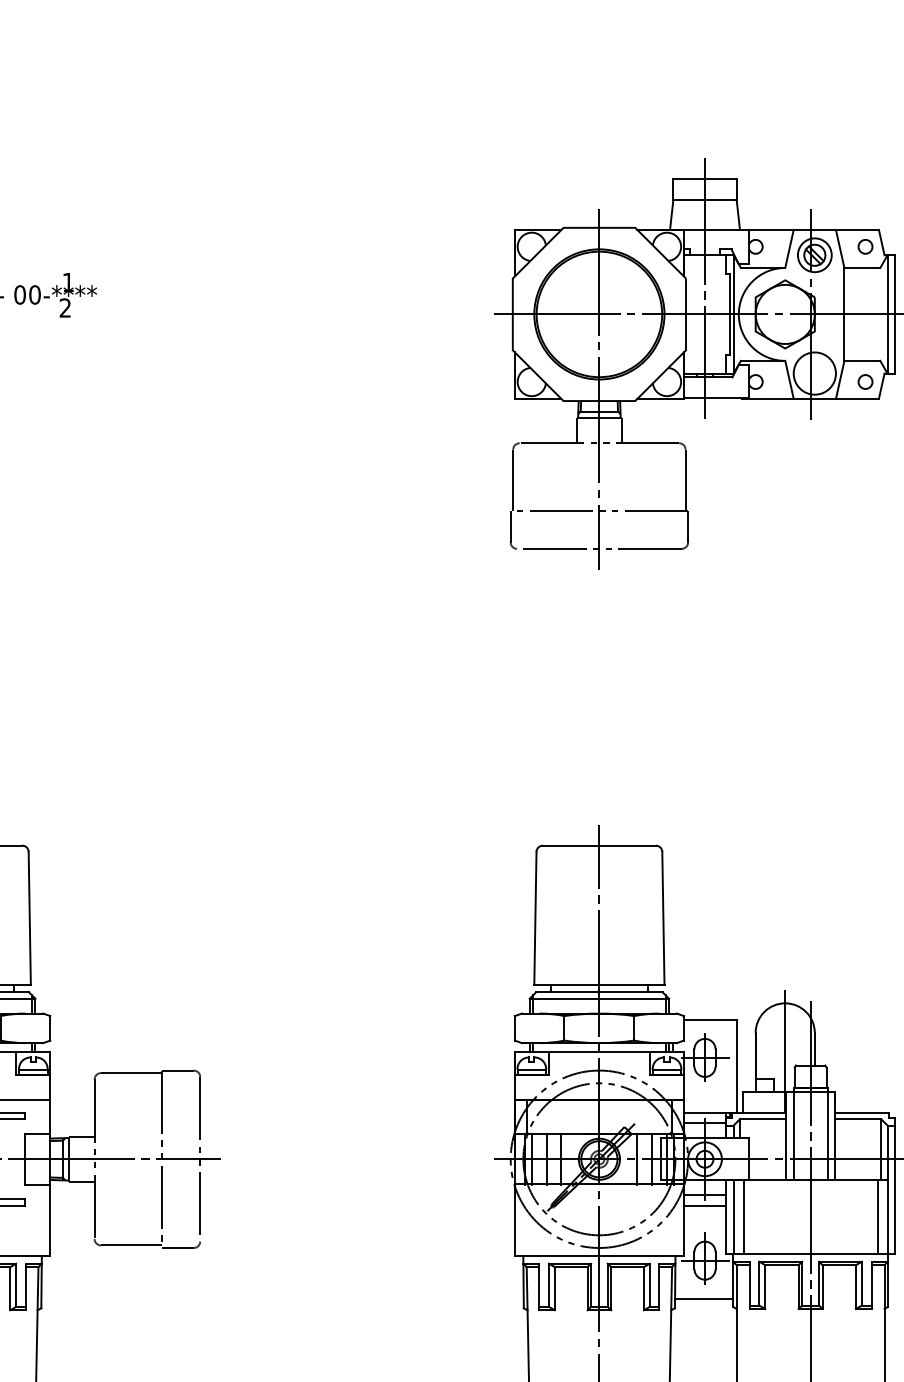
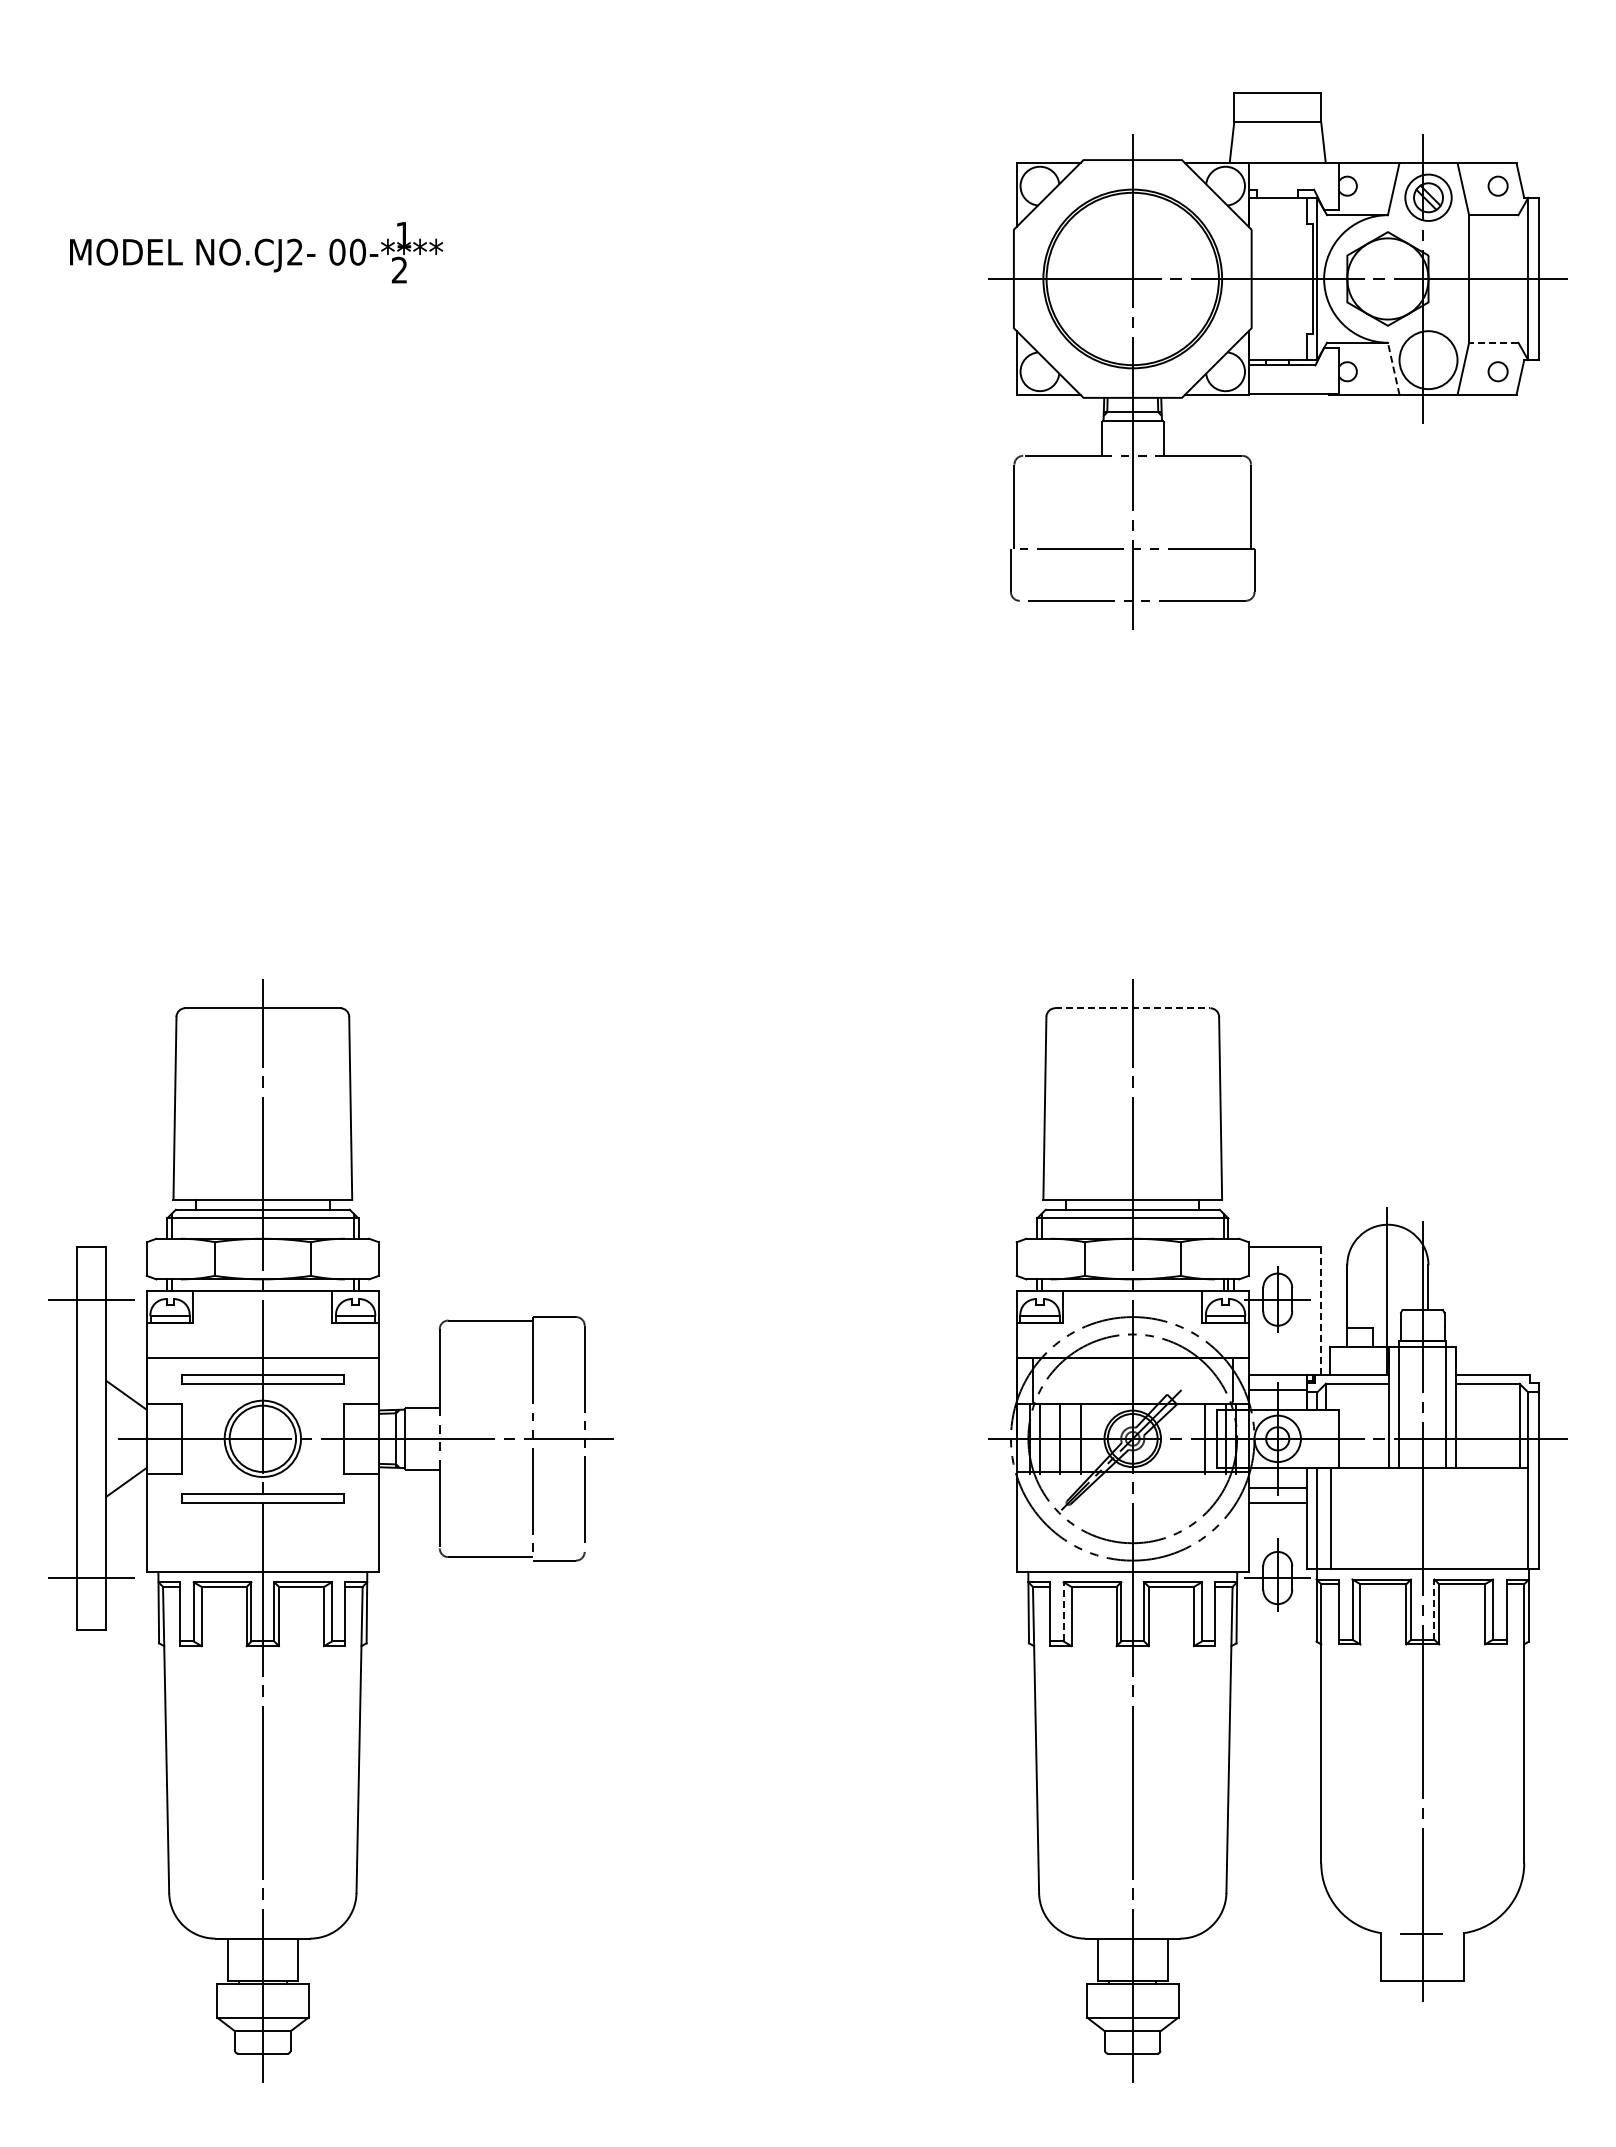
line: (704, 288) -> (1277, 243), removed
line: (862, 360) -> (1493, 342), solid -> dashed
line: (789, 379) -> (1393, 368), solid -> dashed
line: (599, 845) -> (1132, 1008), solid -> dashed
line: (736, 1066) -> (1321, 1311), solid -> dashed
line: (637, 1159) -> (1184, 1438), removed
line: (877, 1217) -> (1514, 1518), removed
line: (819, 1283) -> (1434, 1609), solid -> dashed
line: (548, 1285) -> (1063, 1611), solid -> dashed
line: (704, 1298) -> (1276, 1630), removed

